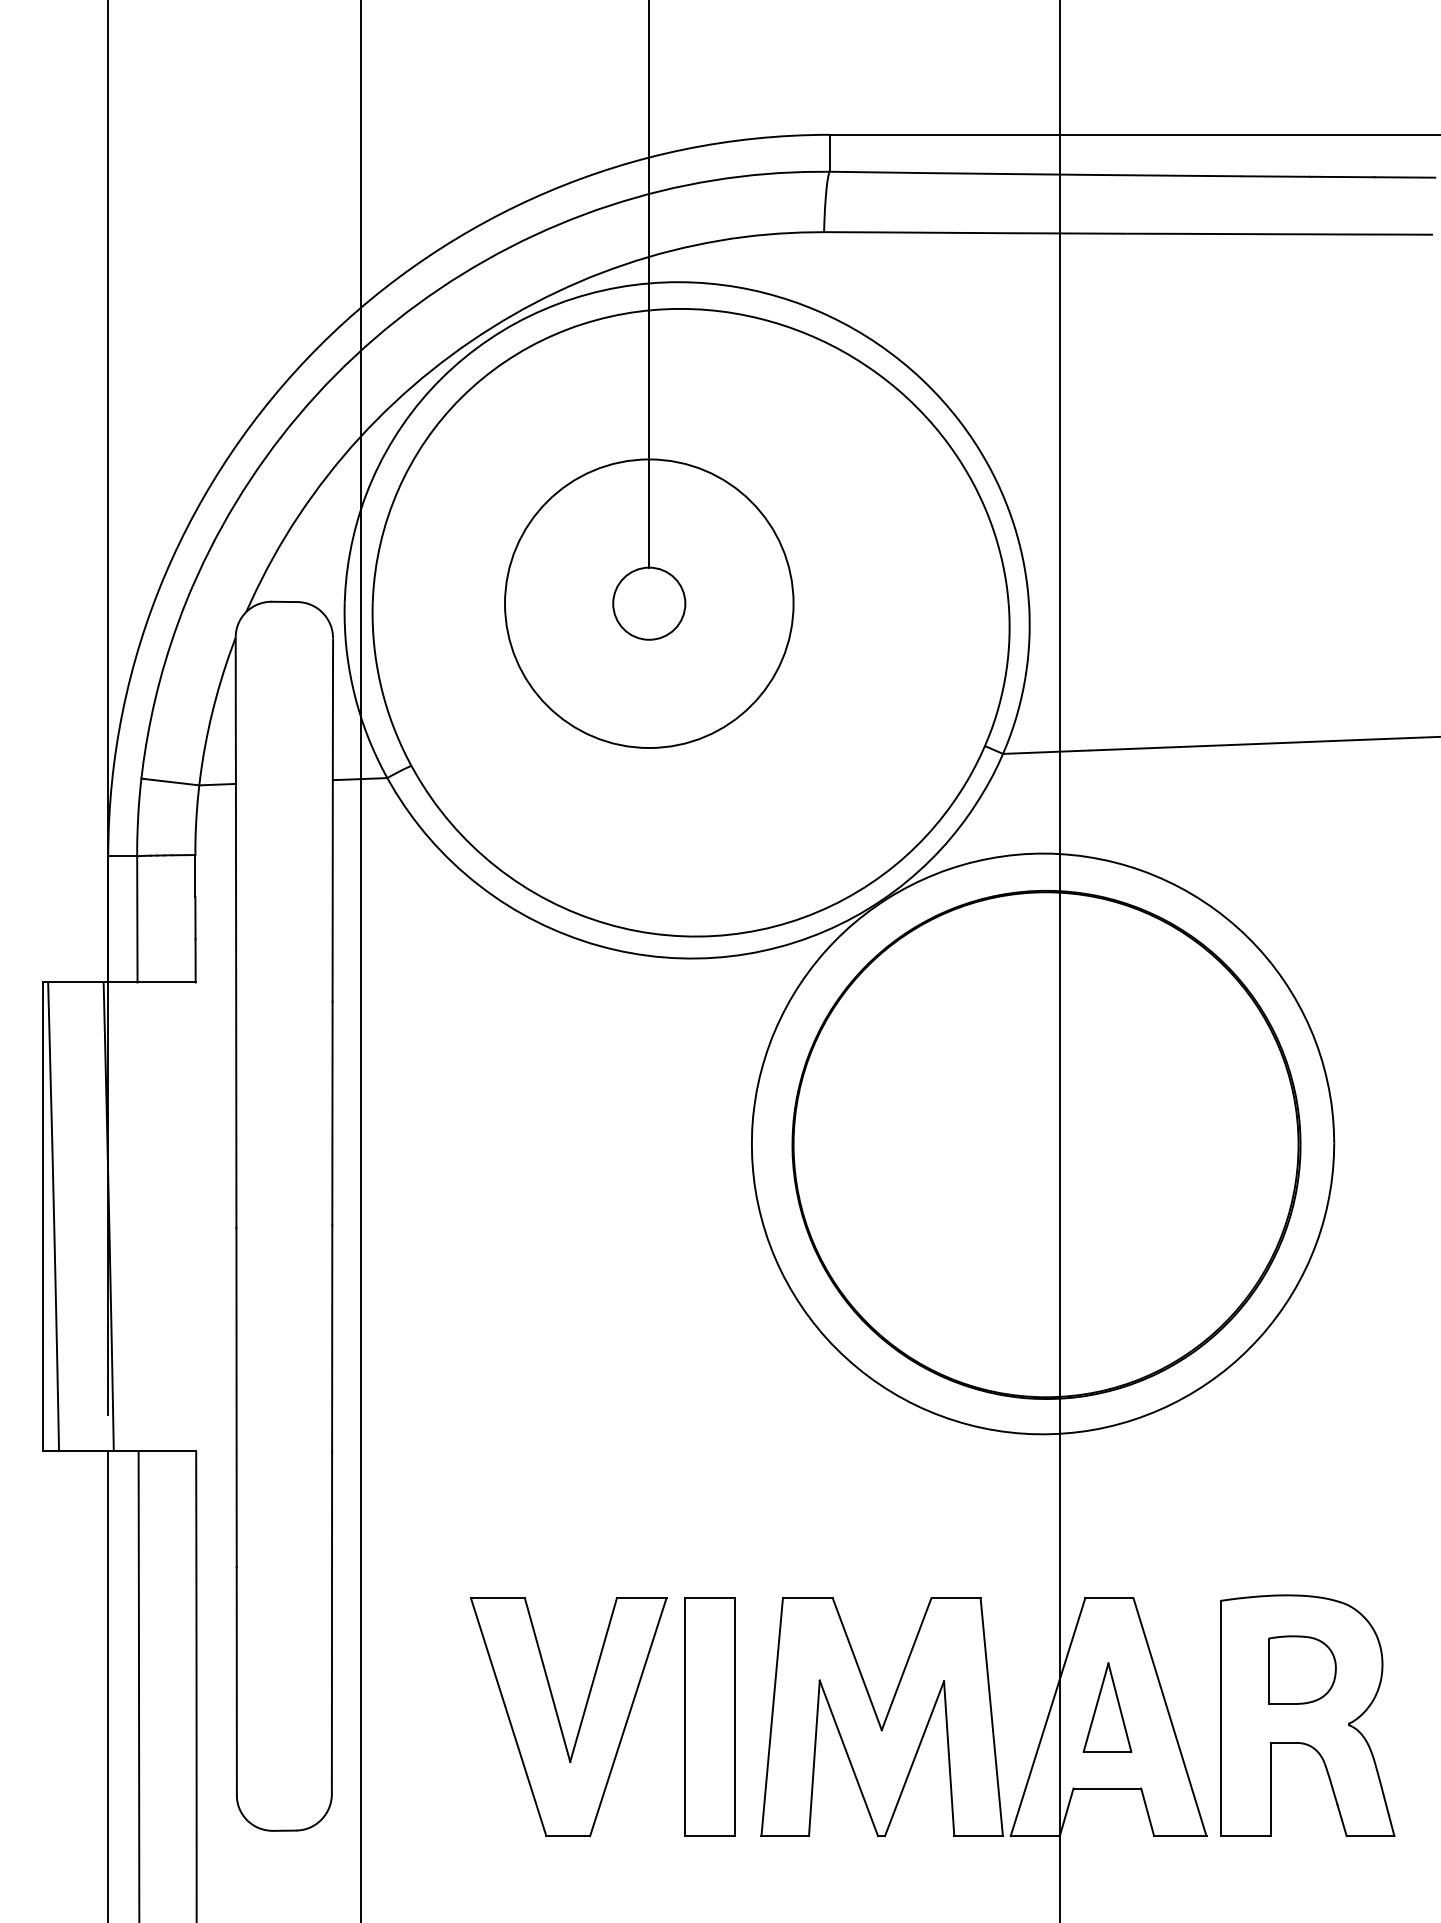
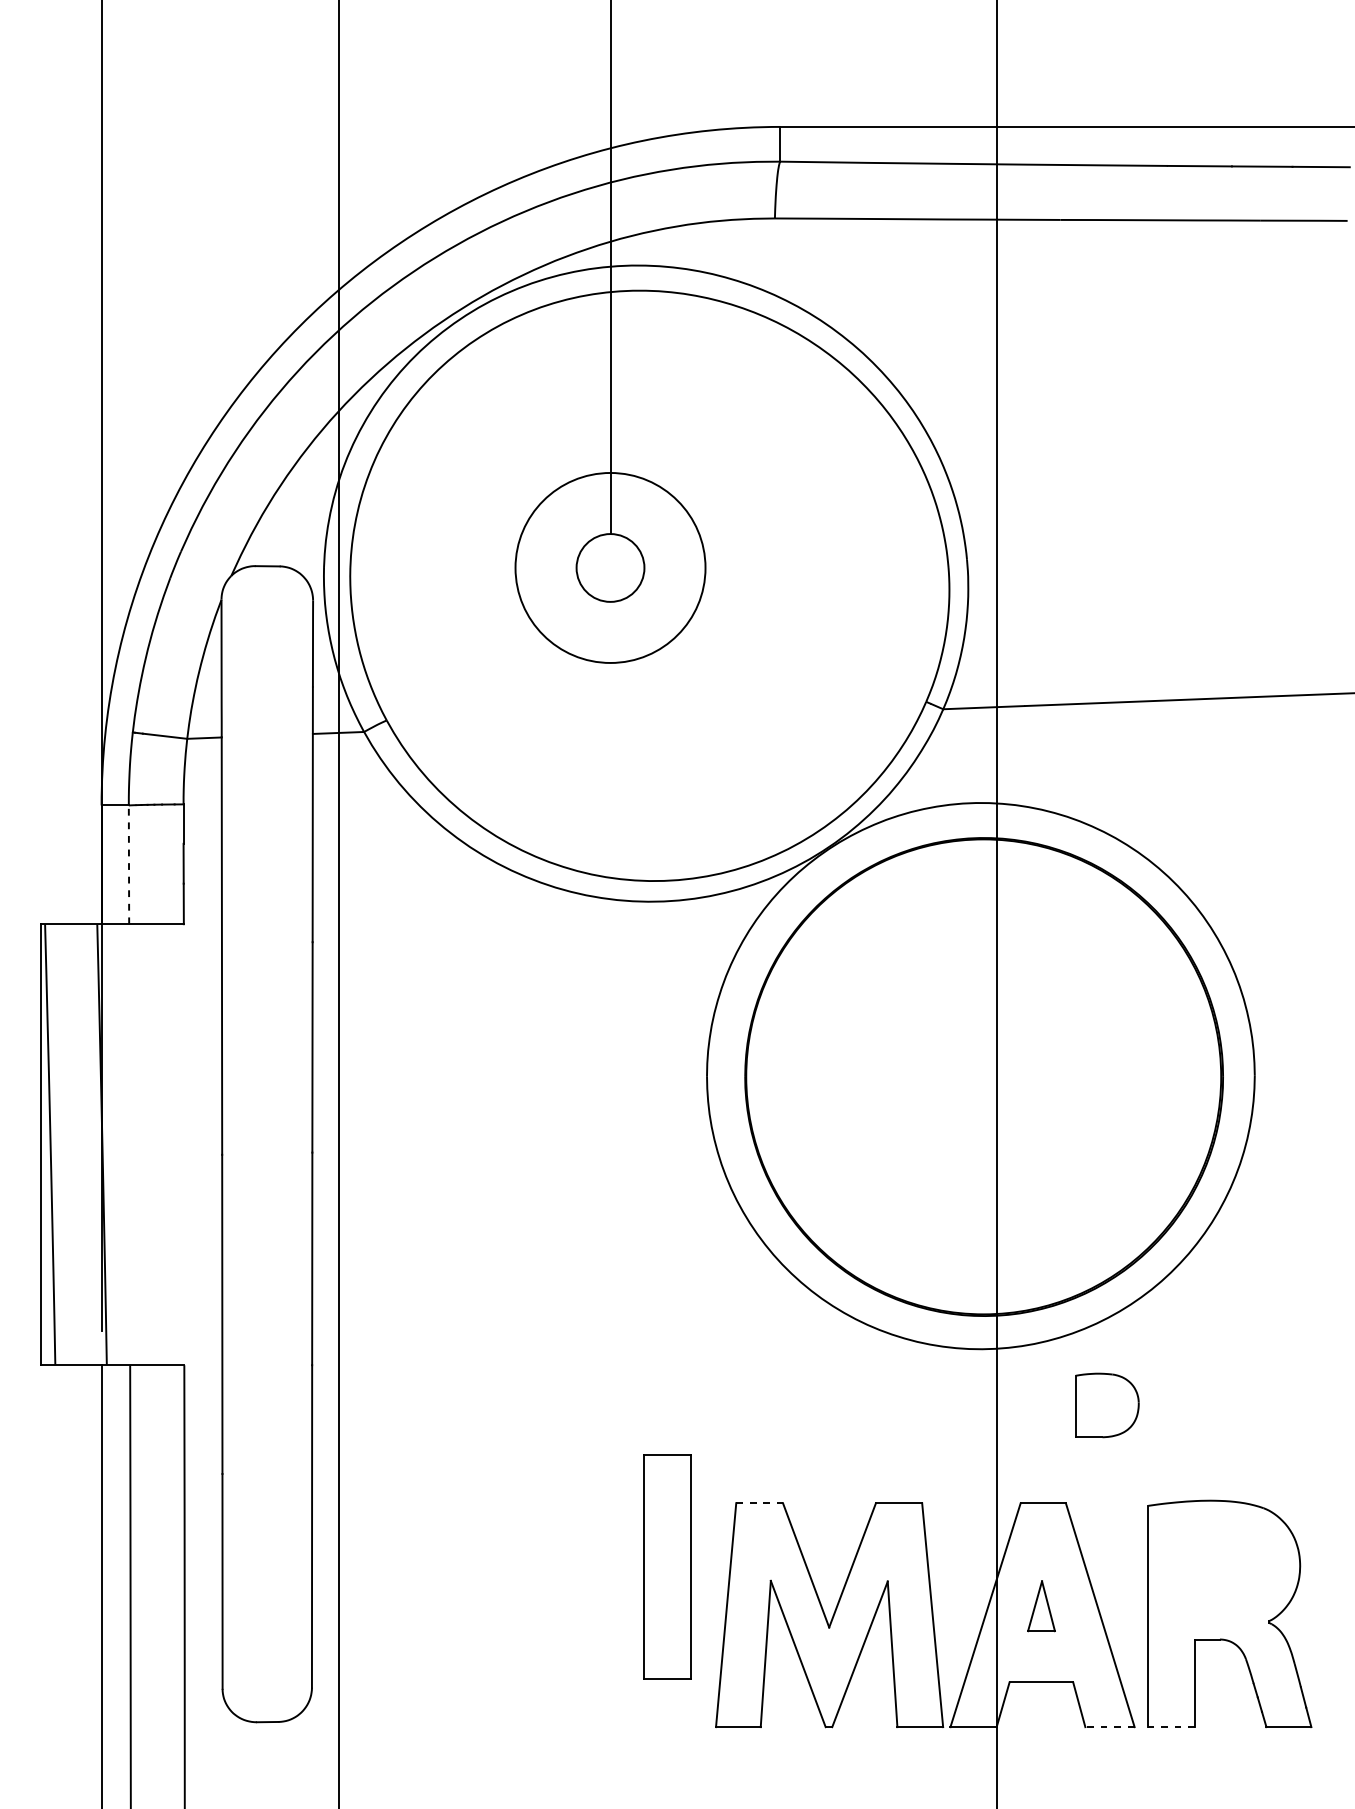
circle: (649, 603) -> (610, 567), size x0.7
line: (137, 918) -> (129, 864), solid -> dashed
line: (807, 1598) -> (759, 1503), solid -> dashed
part: (1302, 1669) -> (1107, 1404), moved
part: (1107, 1707) -> (1041, 1606), size x0.6
part: (709, 1716) -> (667, 1566), moved
part: (559, 1718) -> (526, 1616), removed
line: (1179, 1836) -> (1109, 1727), solid -> dashed
line: (1245, 1836) -> (1171, 1727), solid -> dashed

